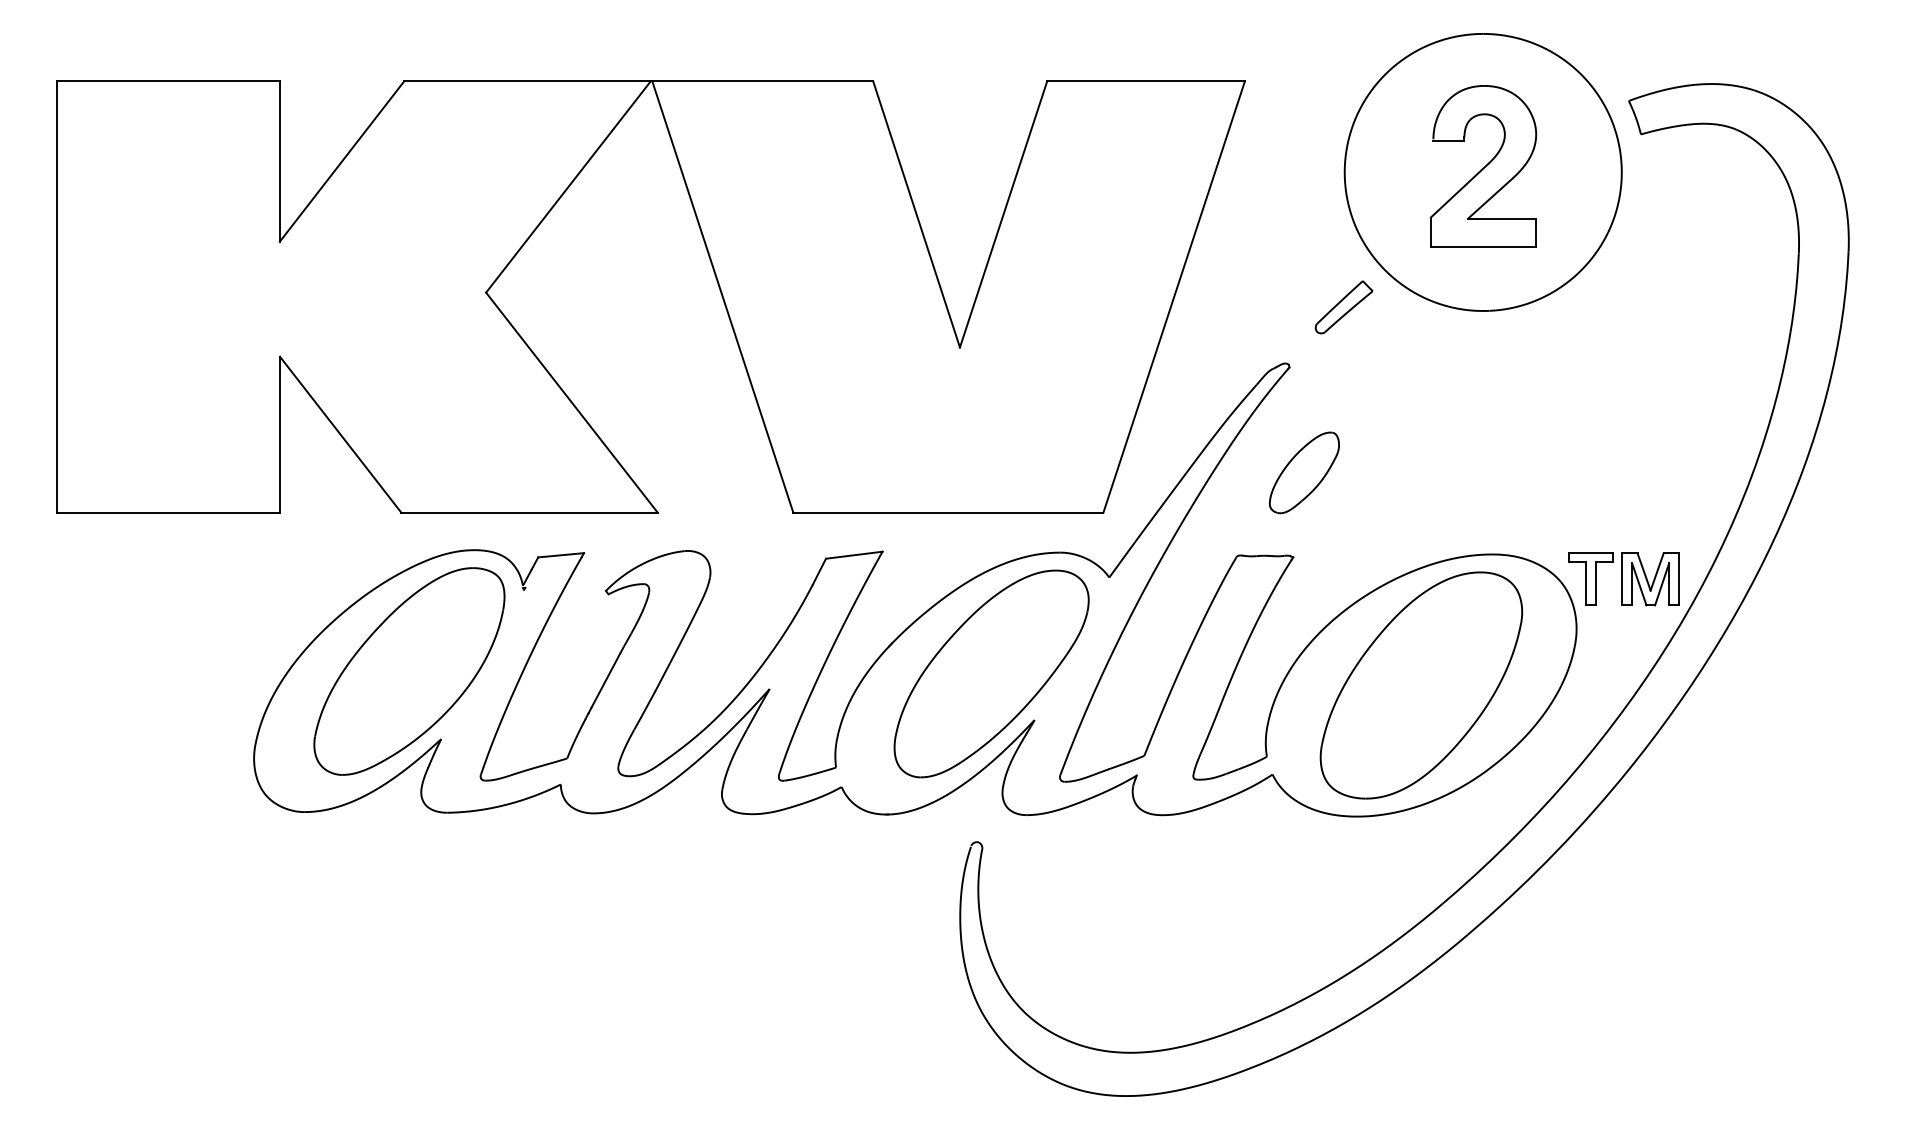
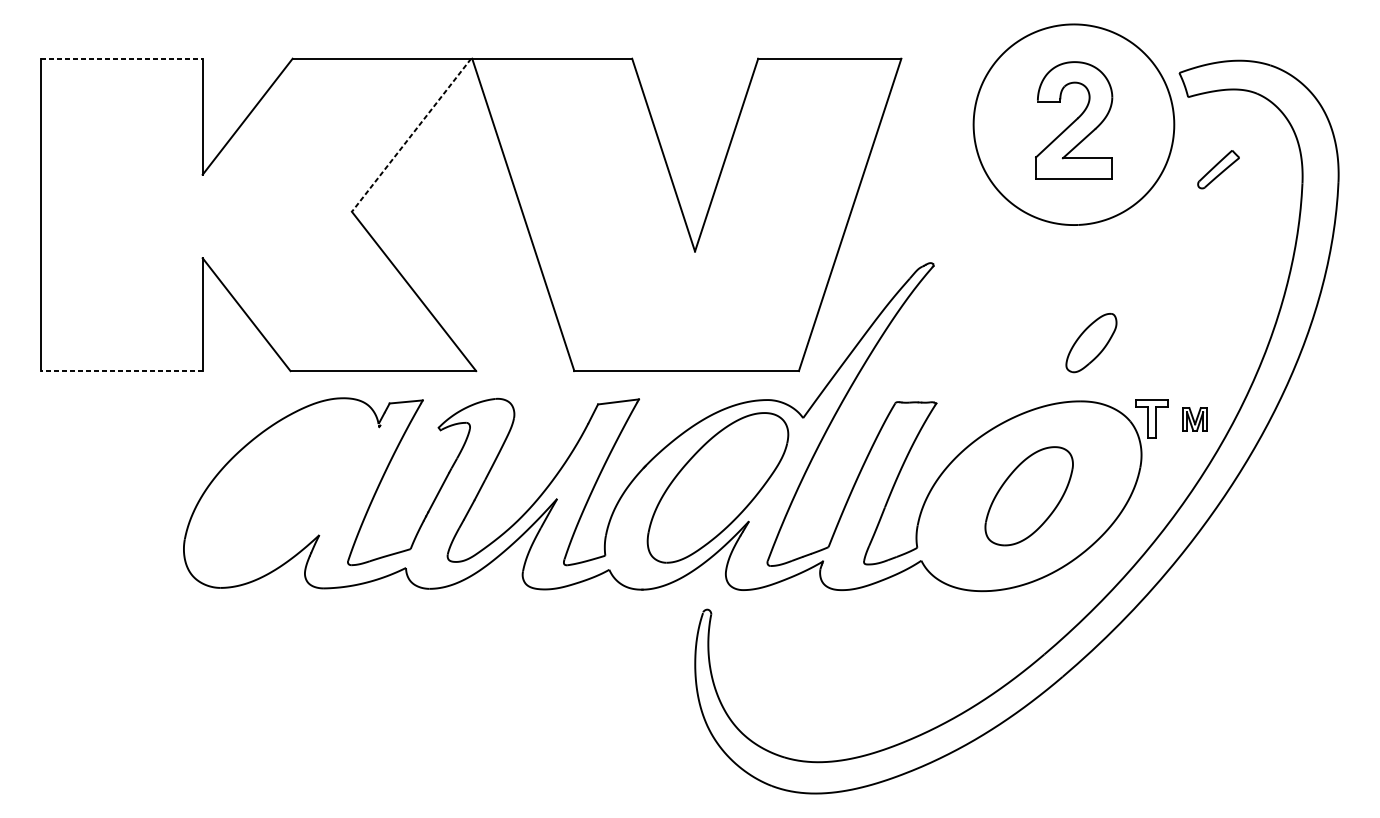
line: (169, 81) -> (122, 58), solid -> dashed
line: (568, 186) -> (411, 134), solid -> dashed
part: (1343, 307) -> (1218, 169), moved
part: (1303, 472) -> (1090, 342), moved
line: (168, 512) -> (121, 370), solid -> dashed
part: (1650, 579) -> (1195, 419), size x0.6
part: (409, 671) -> (296, 486), removed
part: (1421, 685) -> (1029, 496), size x0.6

